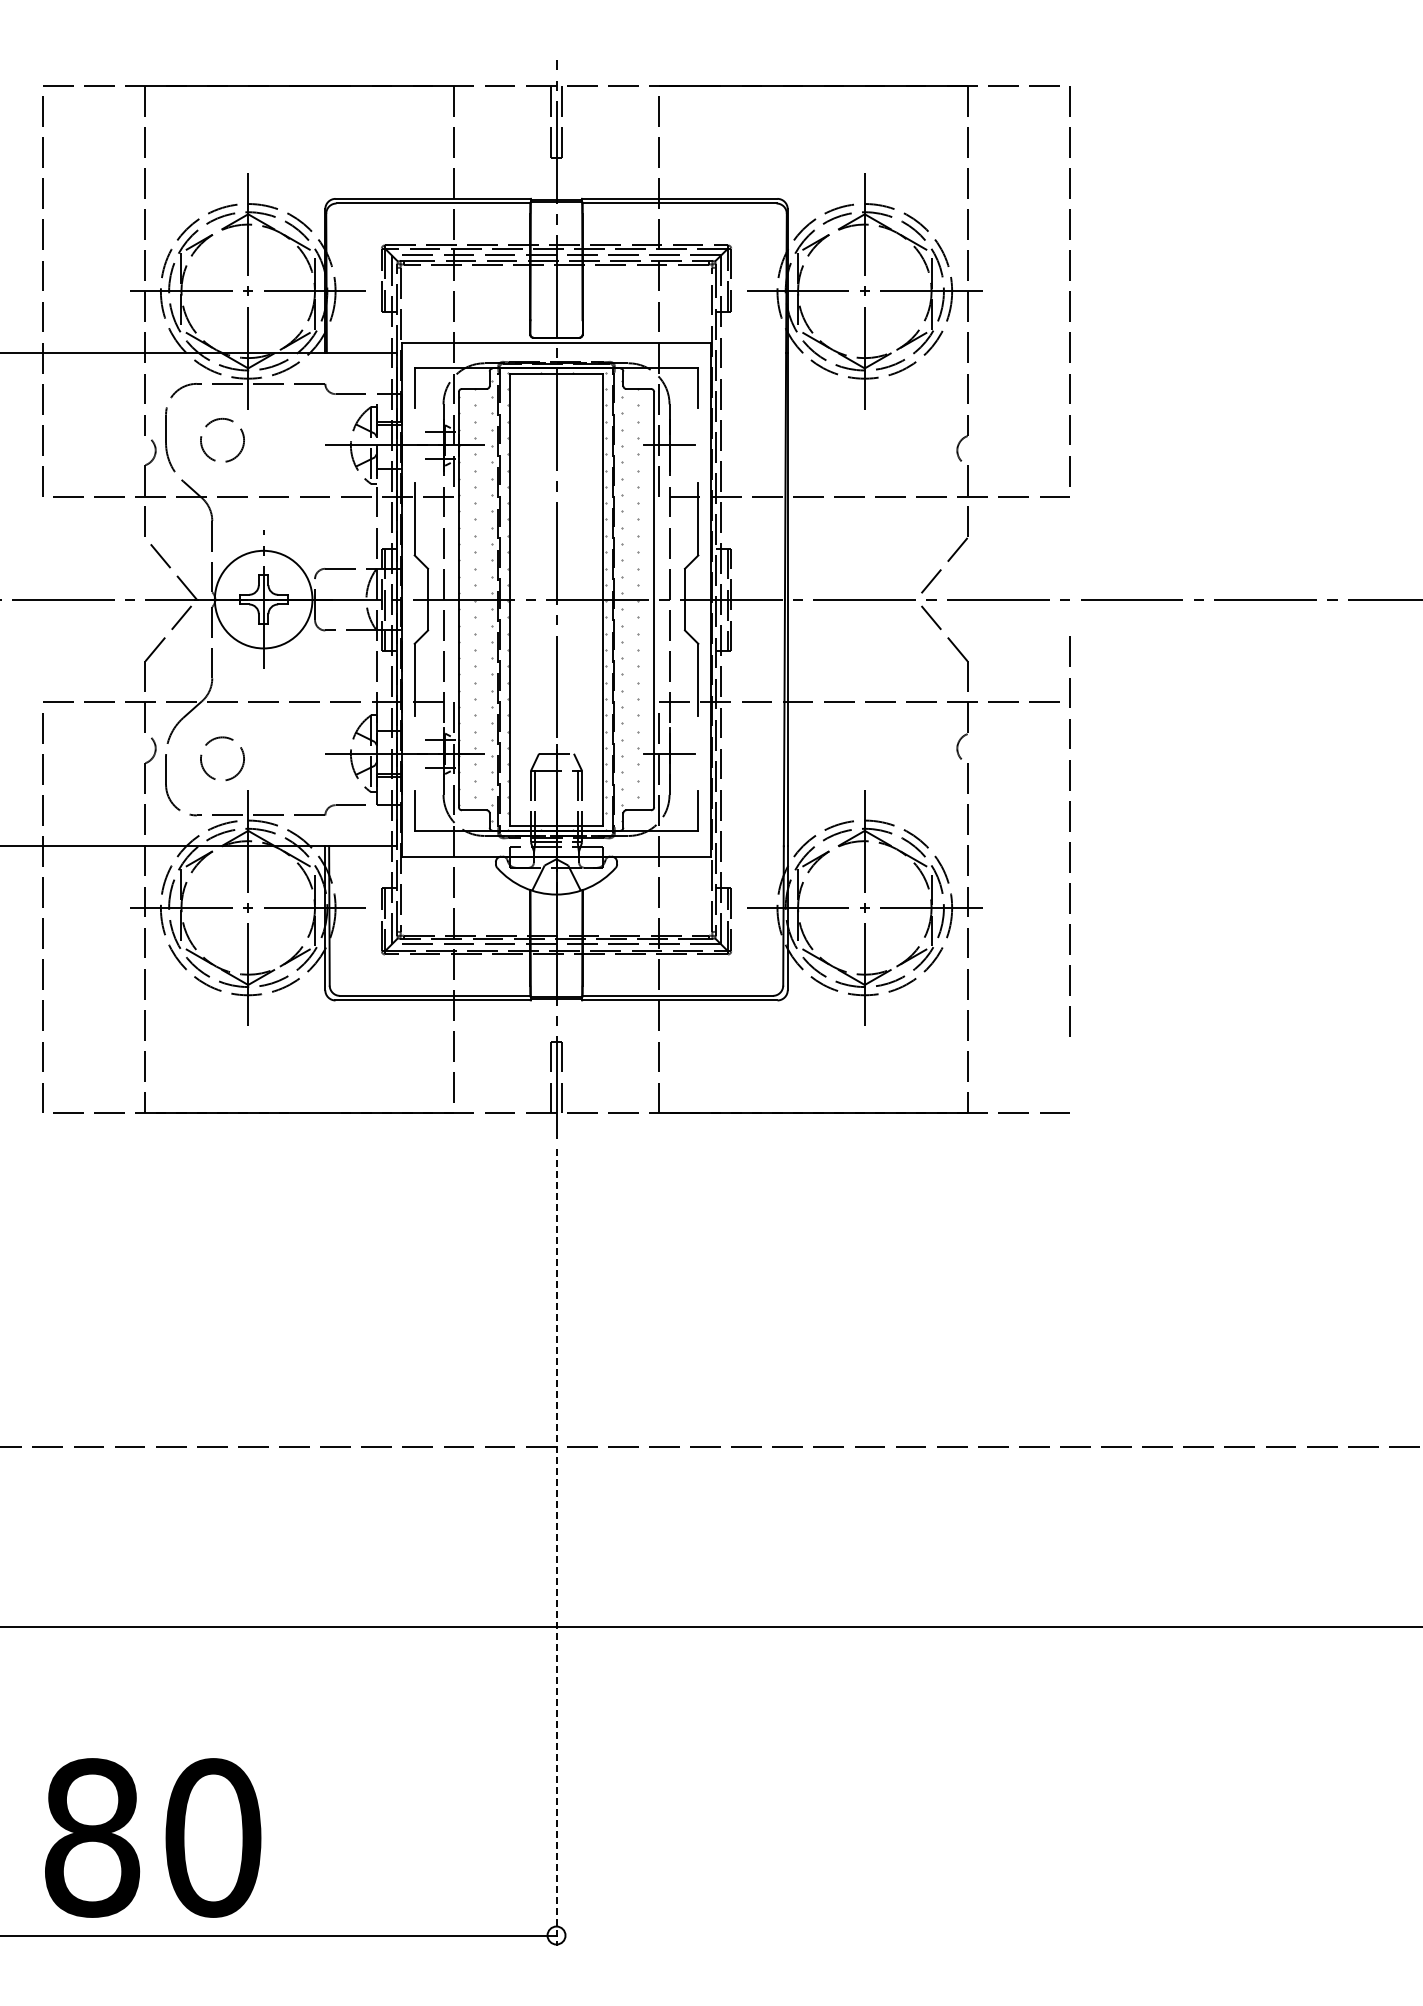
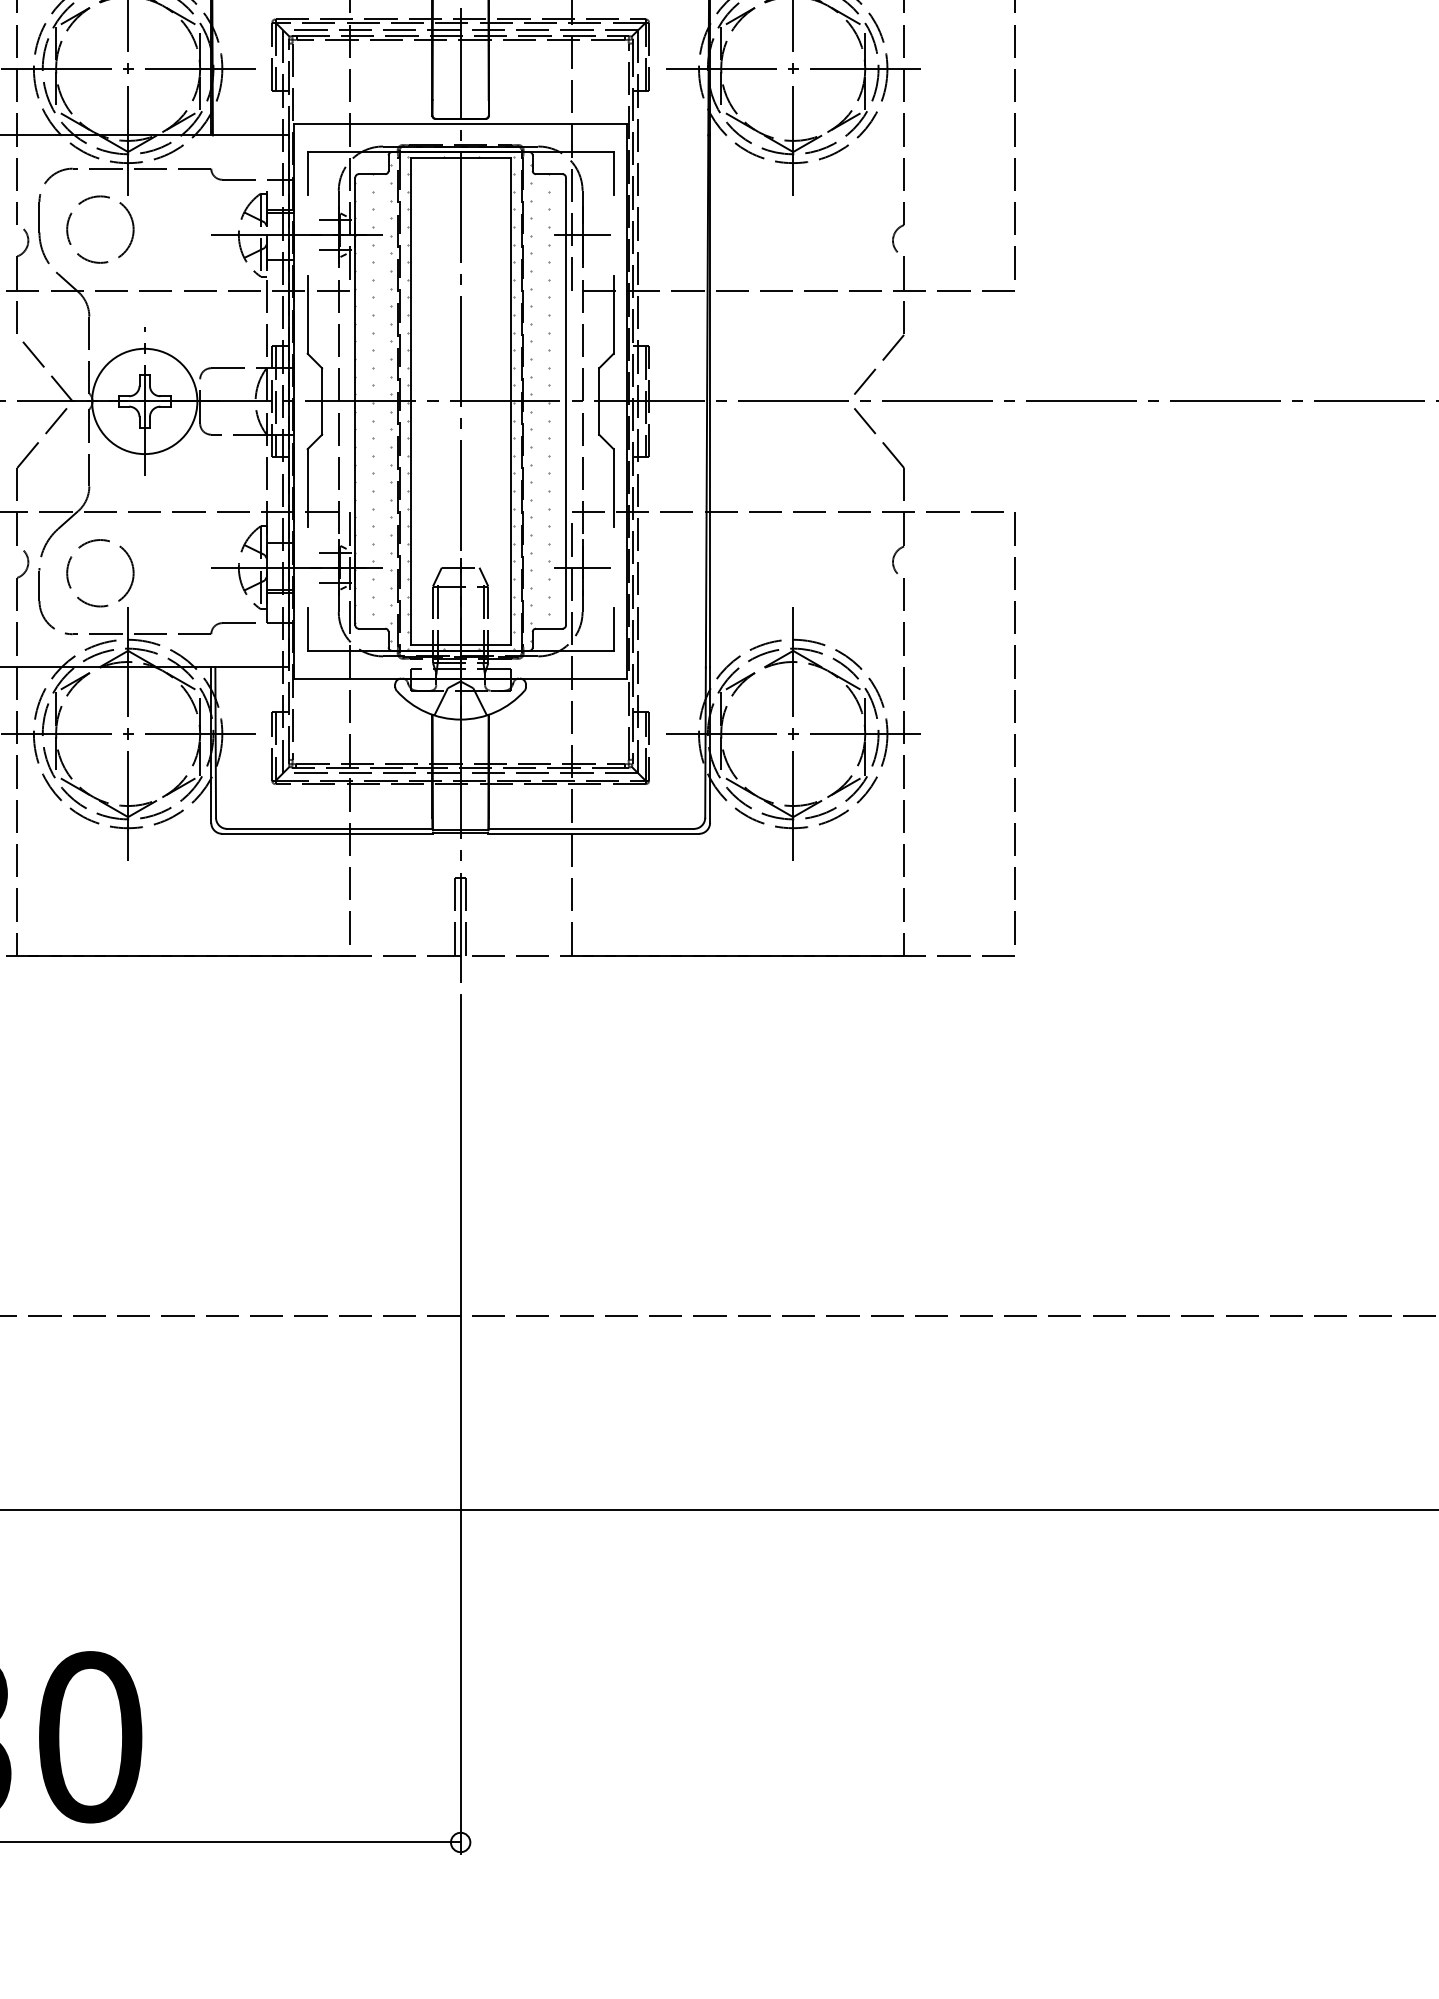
circle: (222, 440) -> (100, 229), size x1.43
circle: (222, 758) -> (100, 572), size x1.43
line: (1069, 831) -> (1014, 722), moved
line: (556, 1548) -> (460, 1424), dashed -> solid

